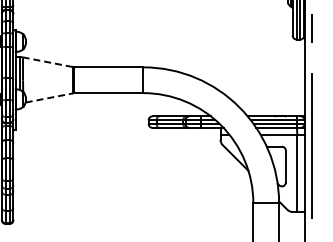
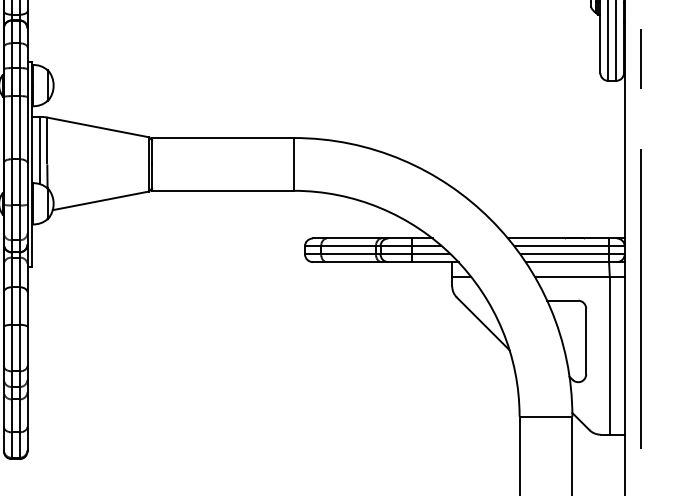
line: (47, 62) -> (97, 128), dashed -> solid
line: (49, 98) -> (101, 201), dashed -> solid

